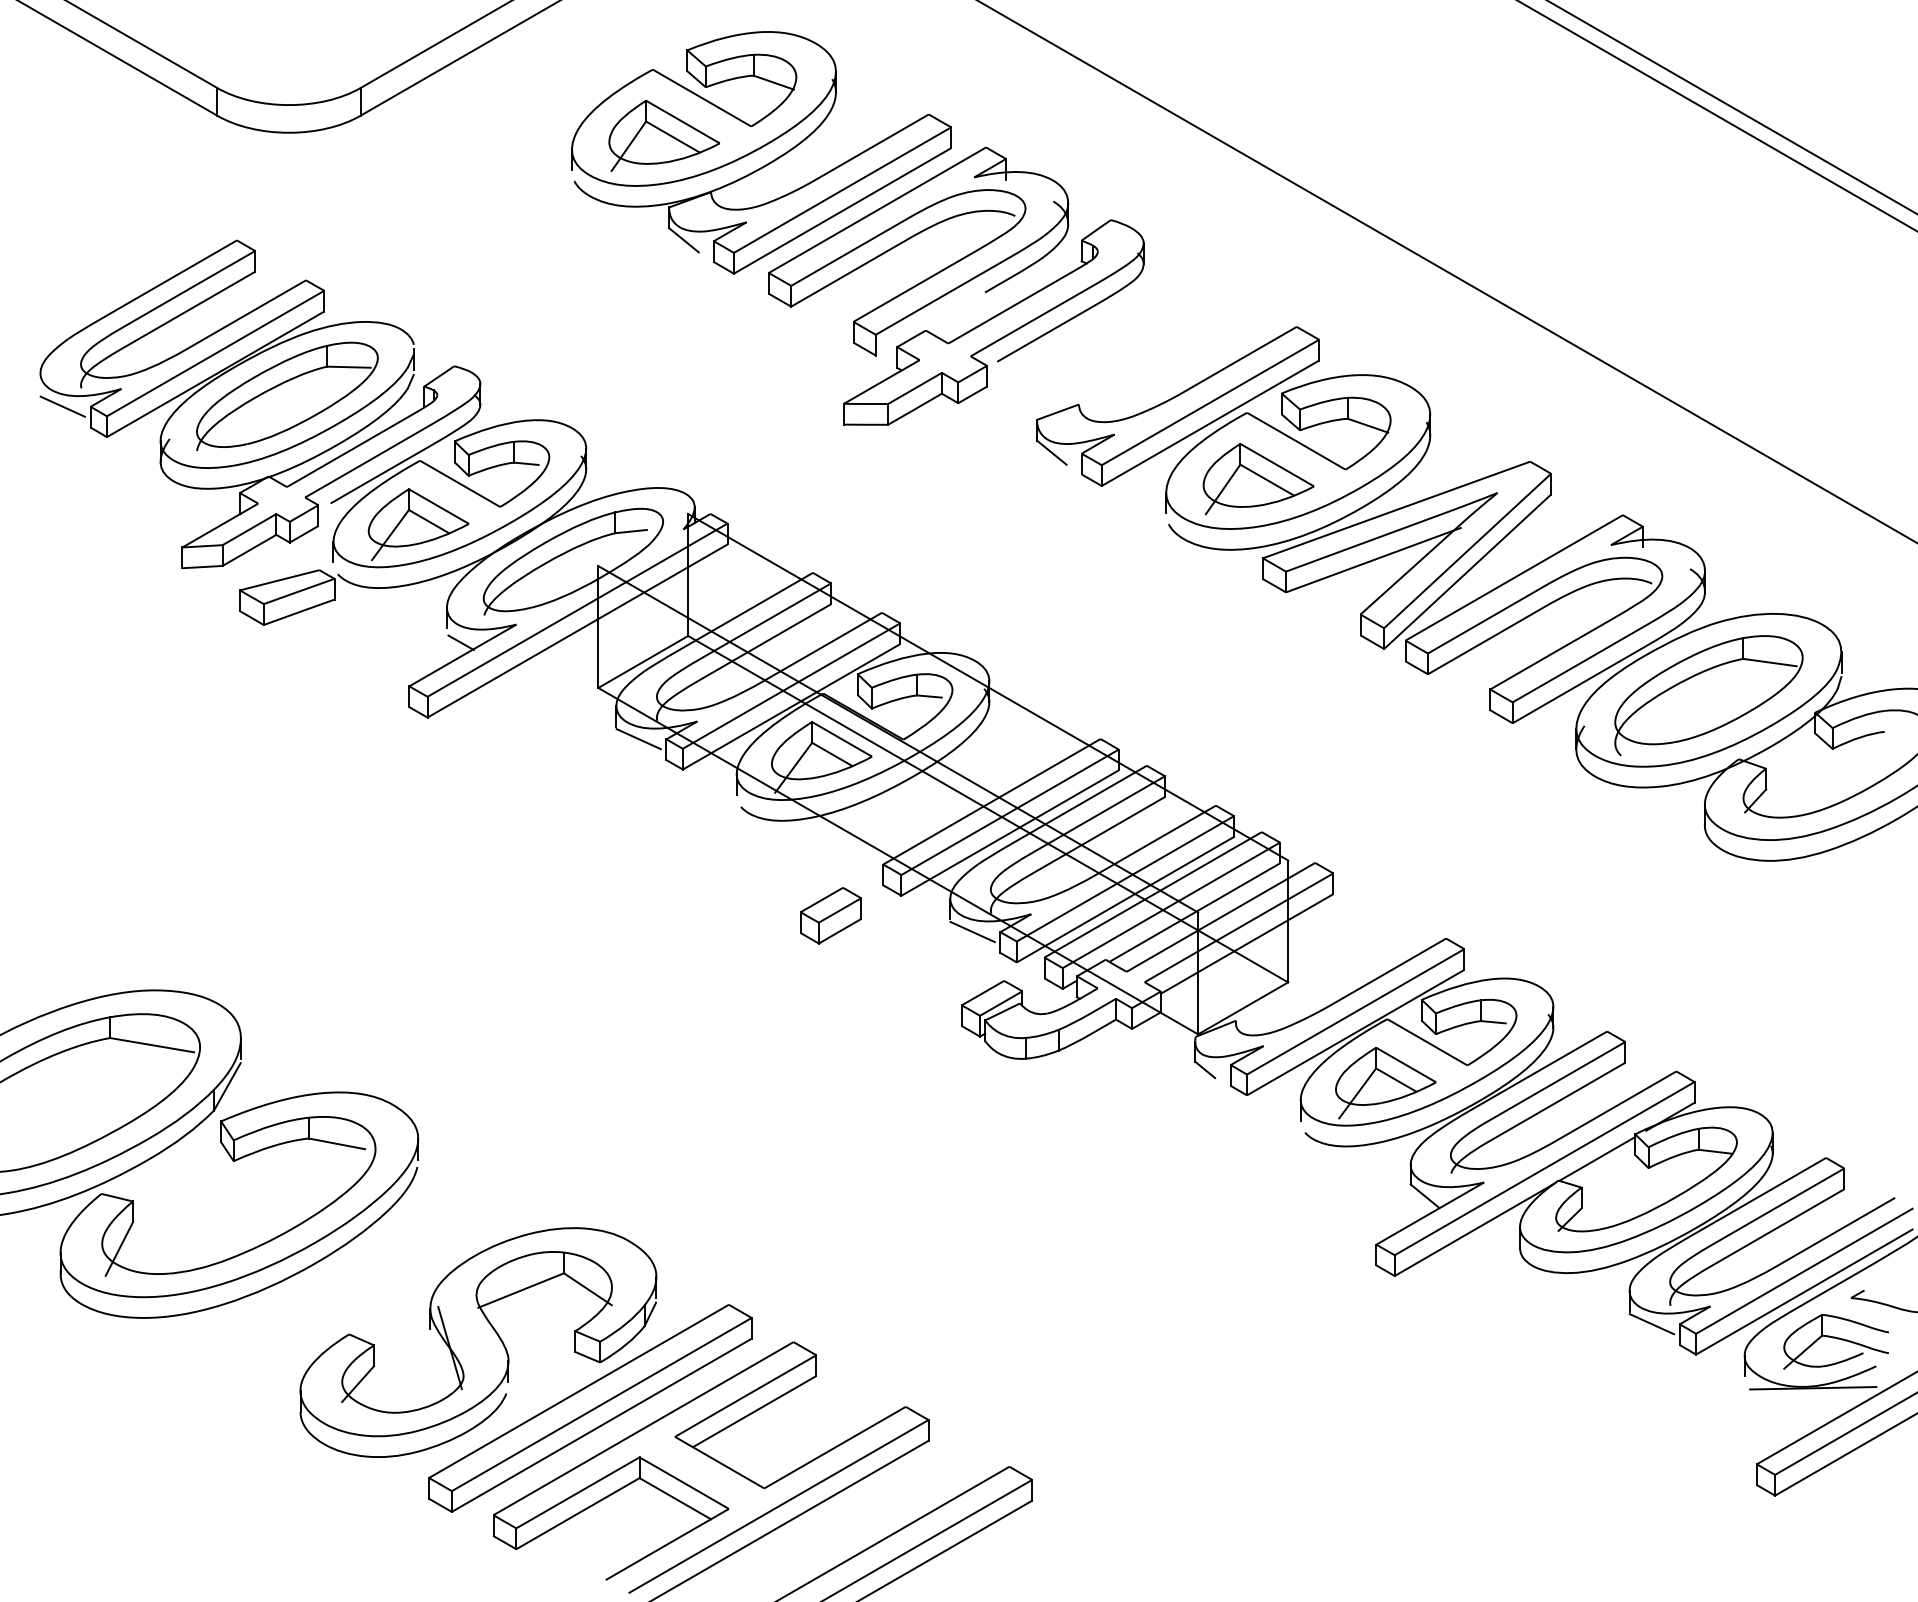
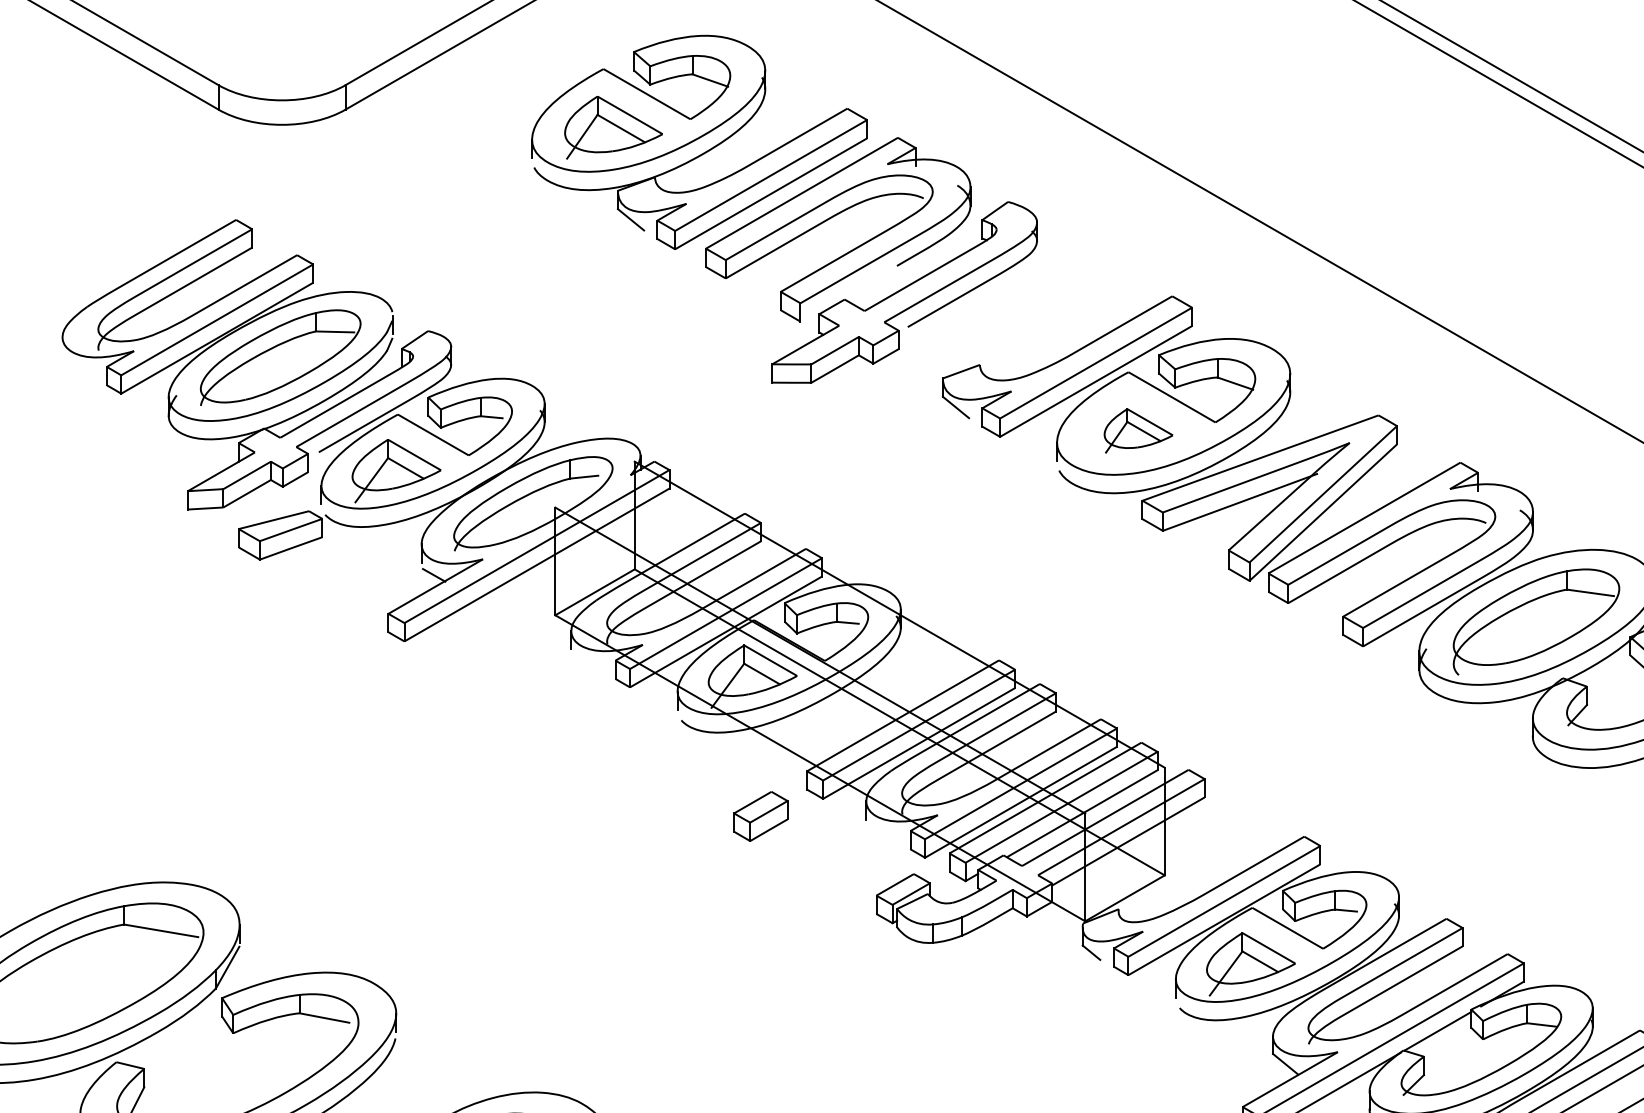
line: (62, 406) -> (82, 366), removed
part: (1258, 479) -> (1138, 431), size x0.7
line: (638, 739) -> (590, 660), removed
line: (972, 932) -> (885, 831), removed

